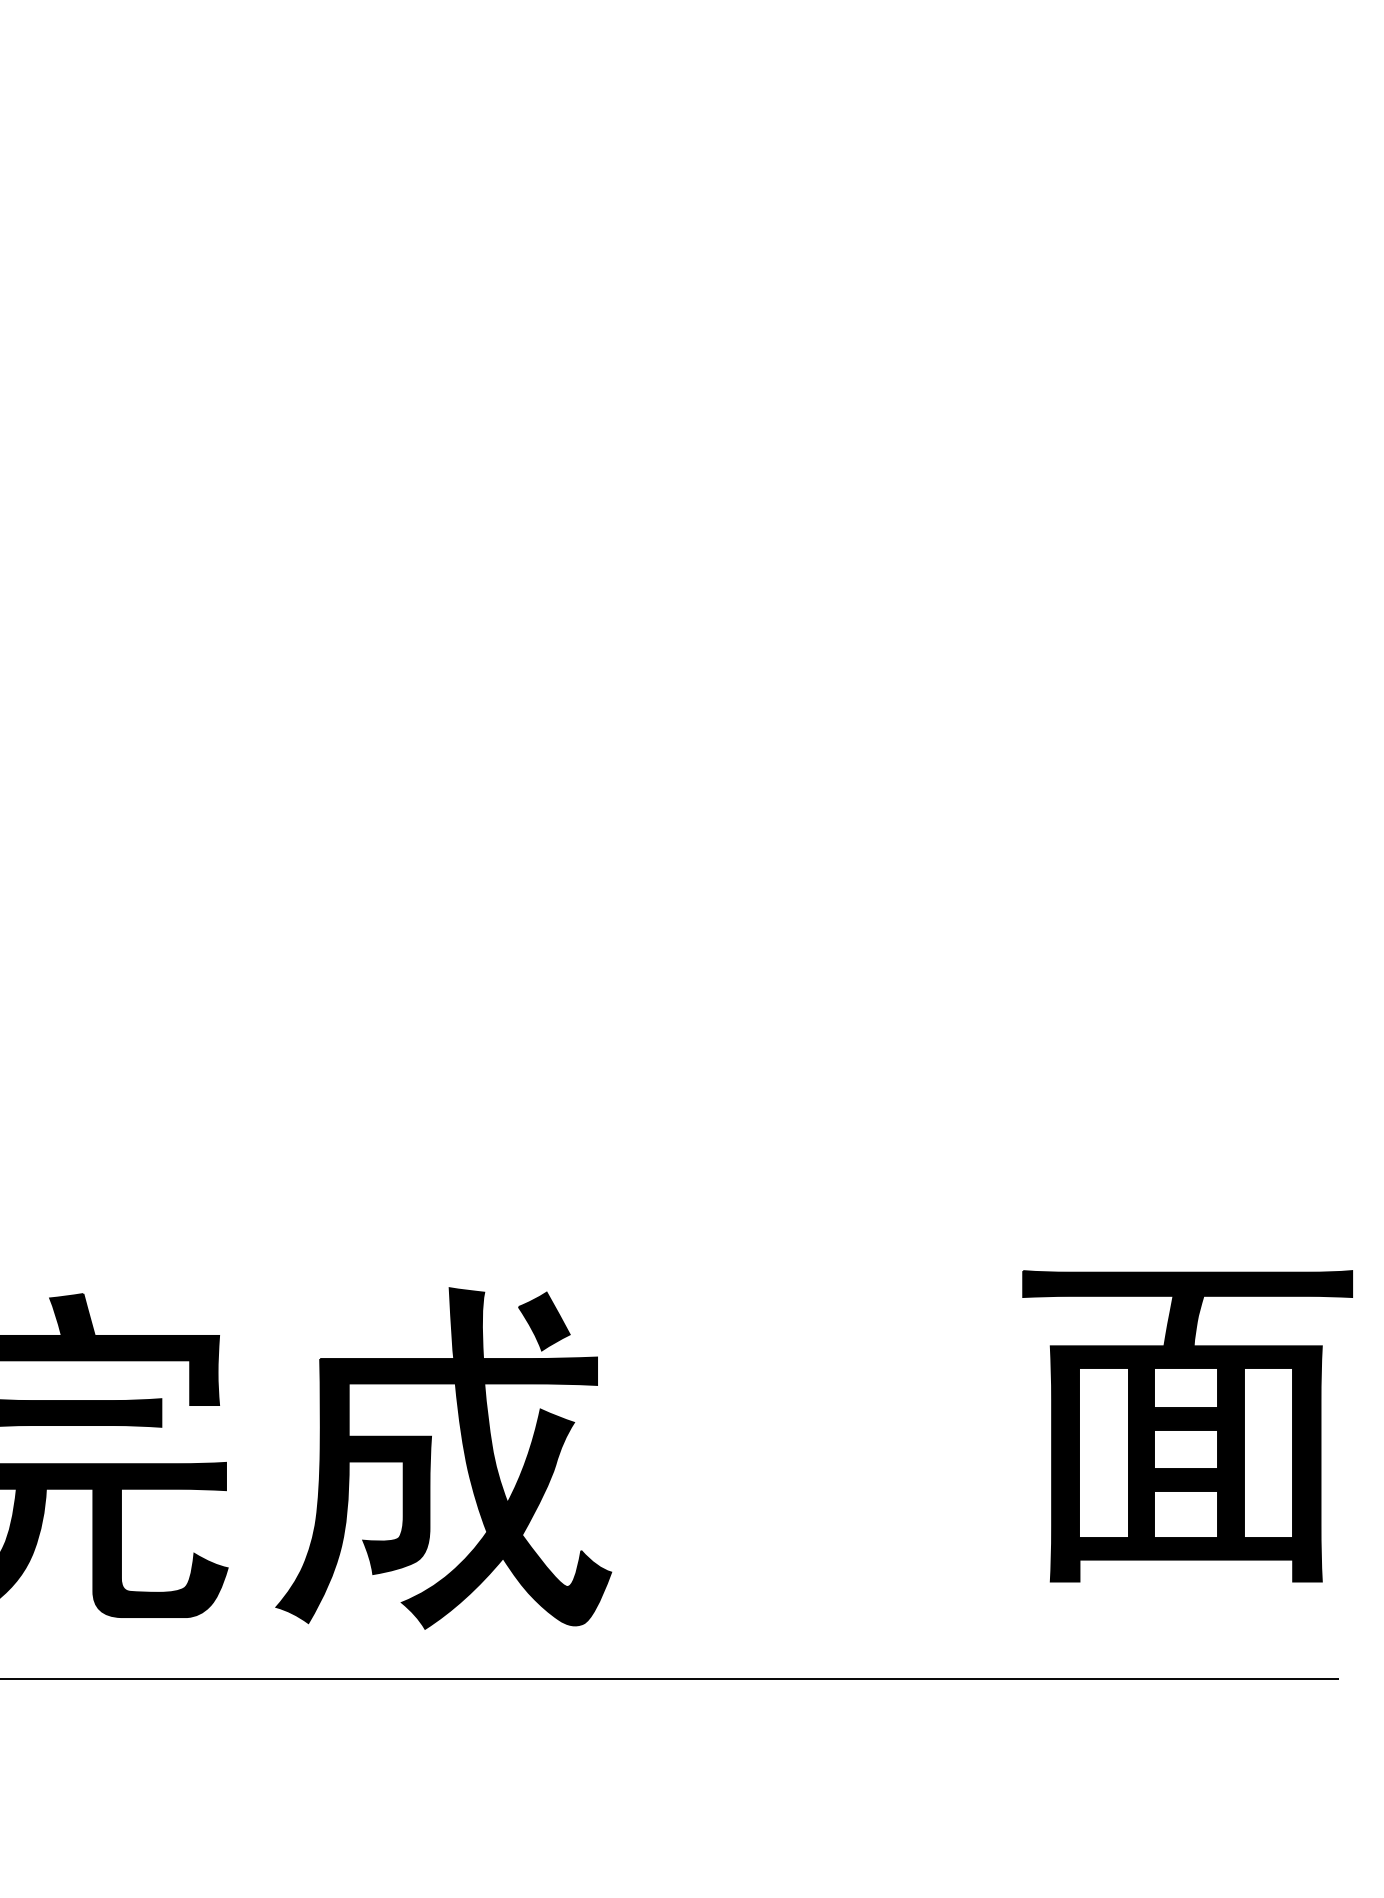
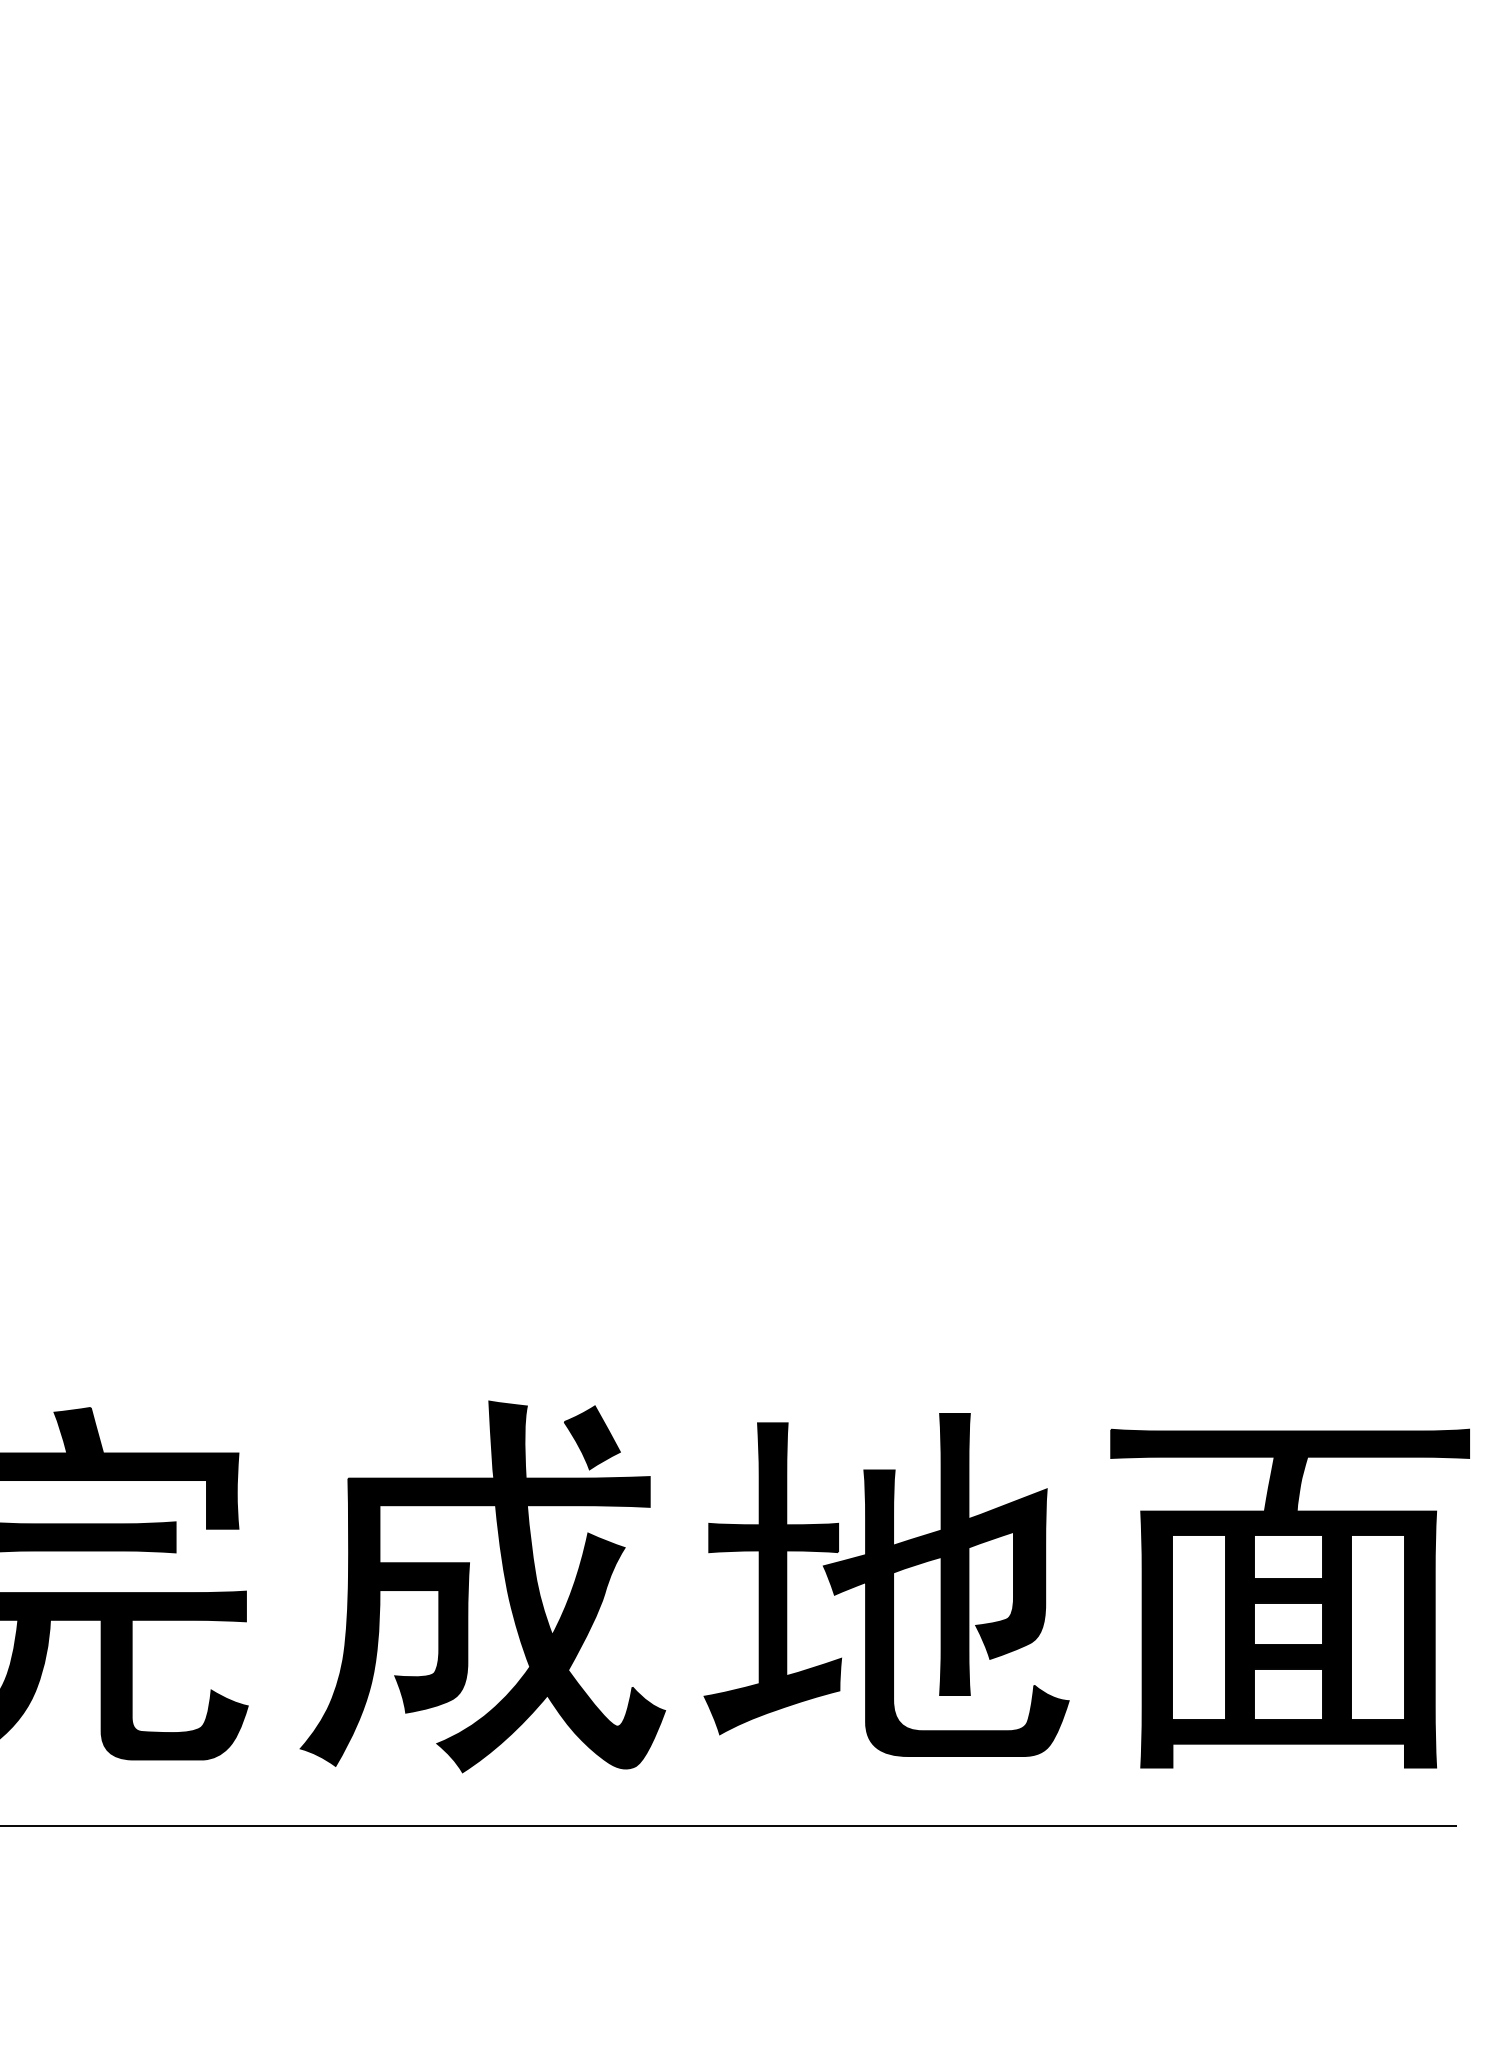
part: (1187, 1426) -> (1289, 1598), moved
part: (814, 1456) -> (886, 1584), added

